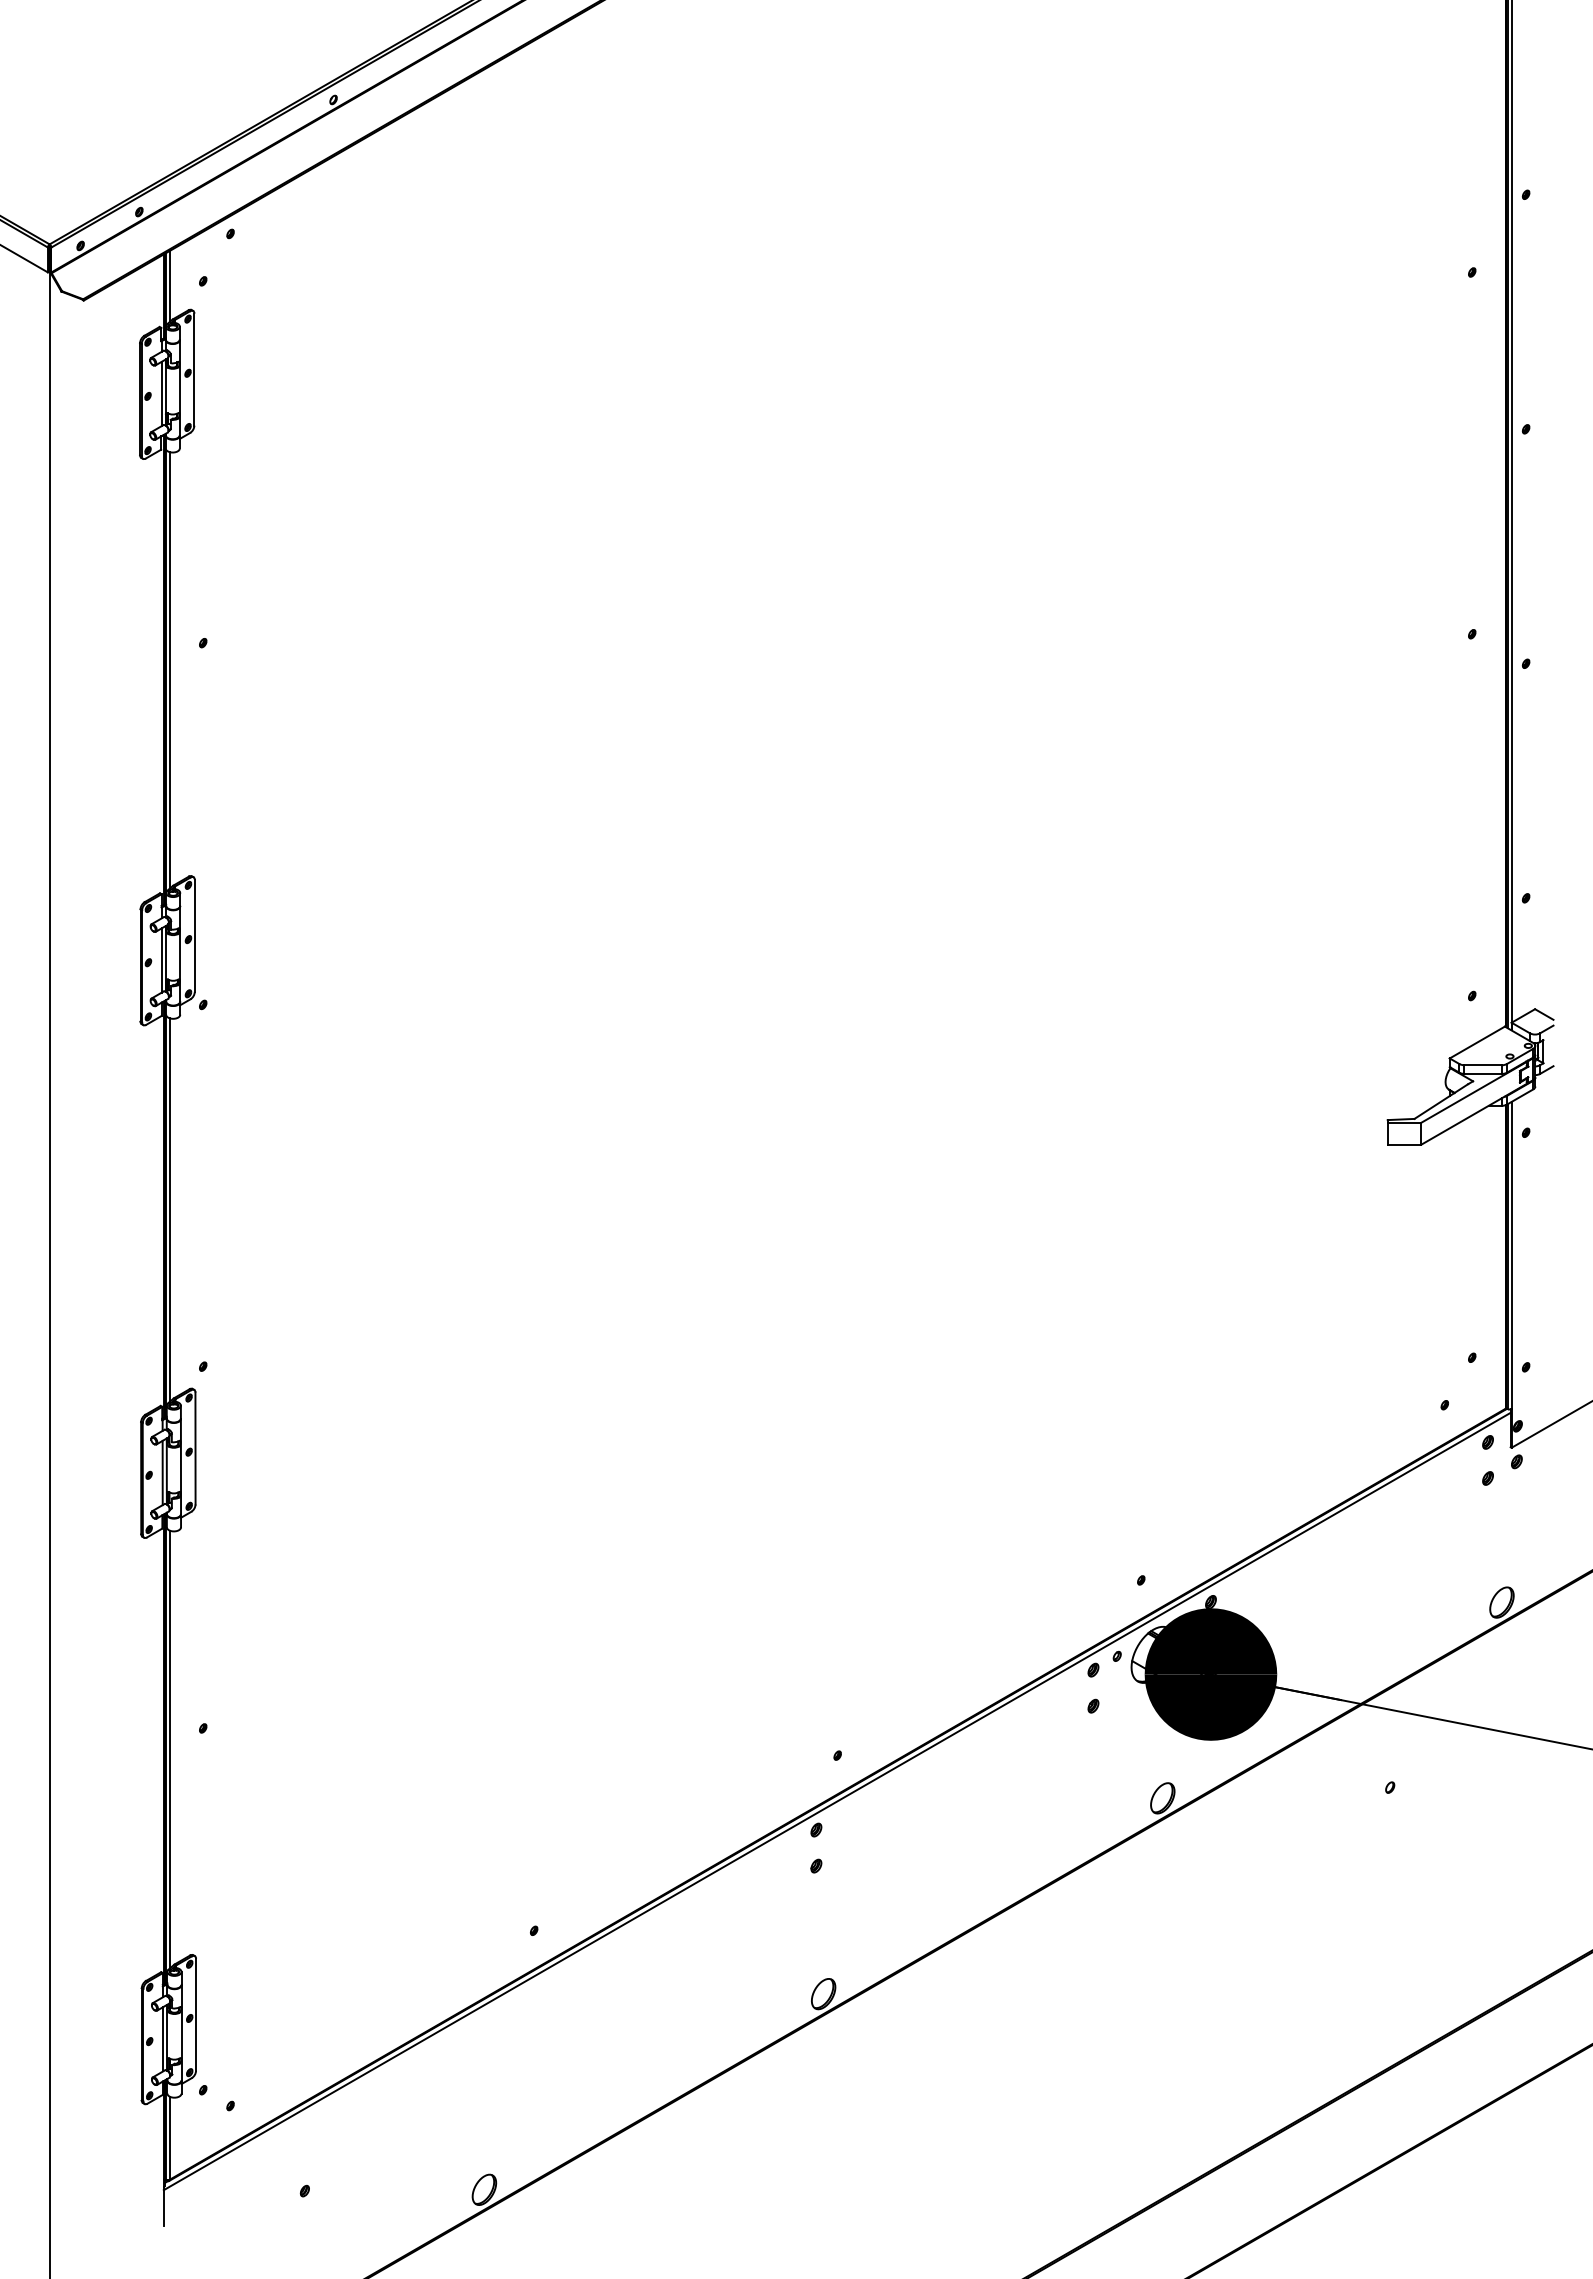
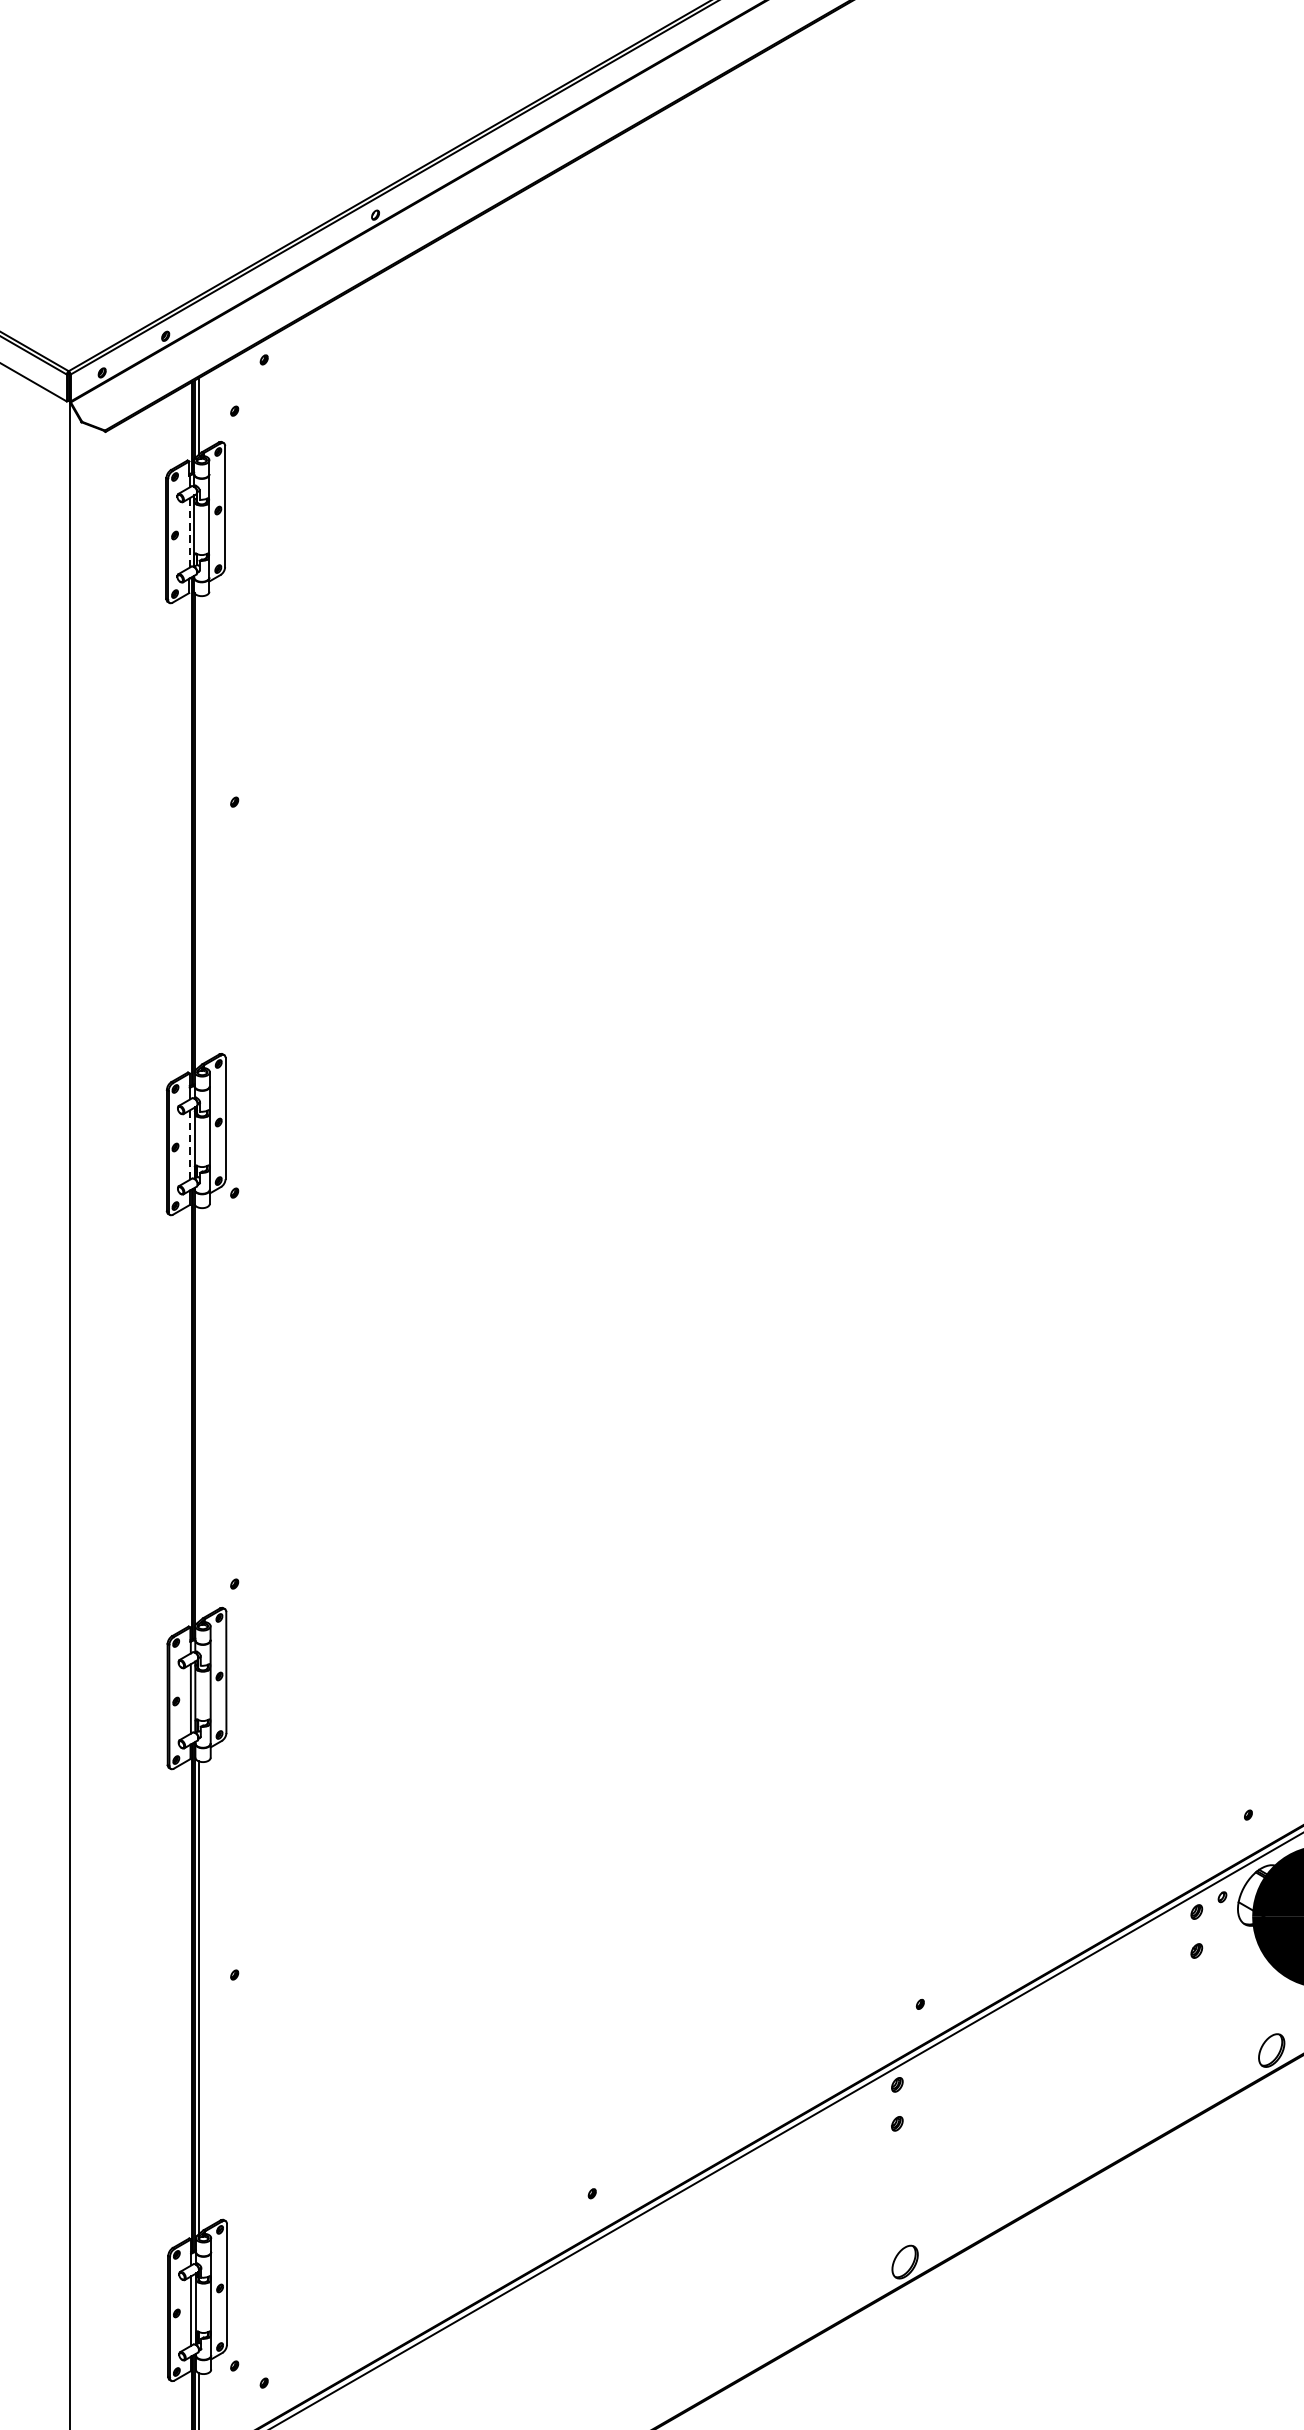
line: (161, 394) -> (189, 533), solid -> dashed
line: (169, 670) -> (198, 831), removed
line: (161, 960) -> (189, 1145), solid -> dashed
line: (169, 1209) -> (198, 1414), removed

